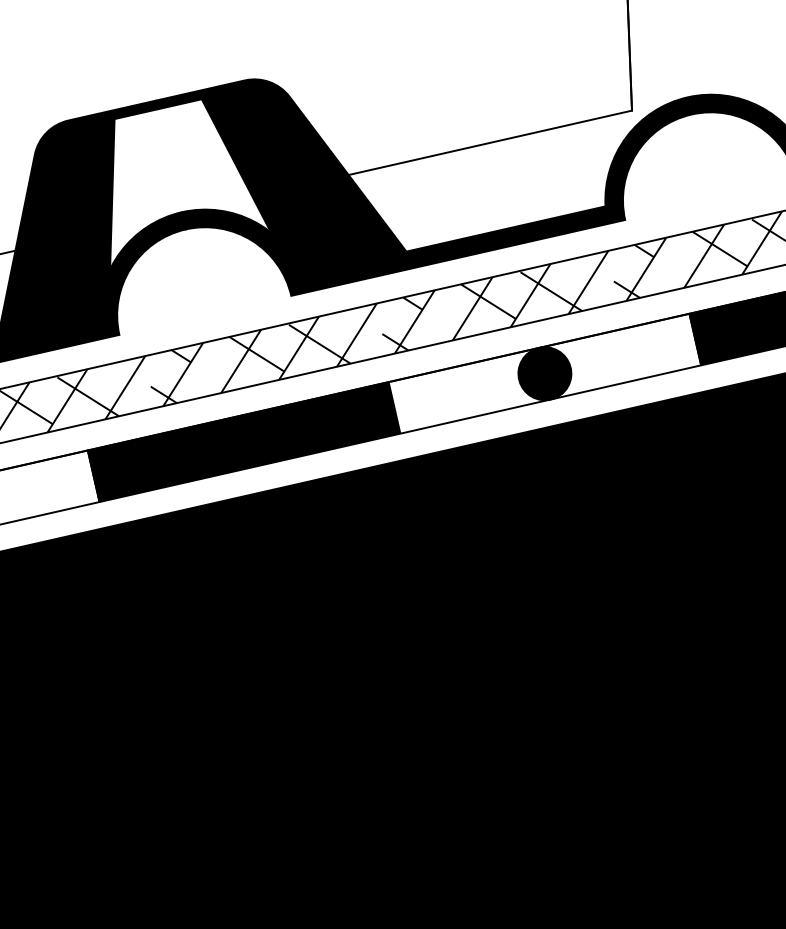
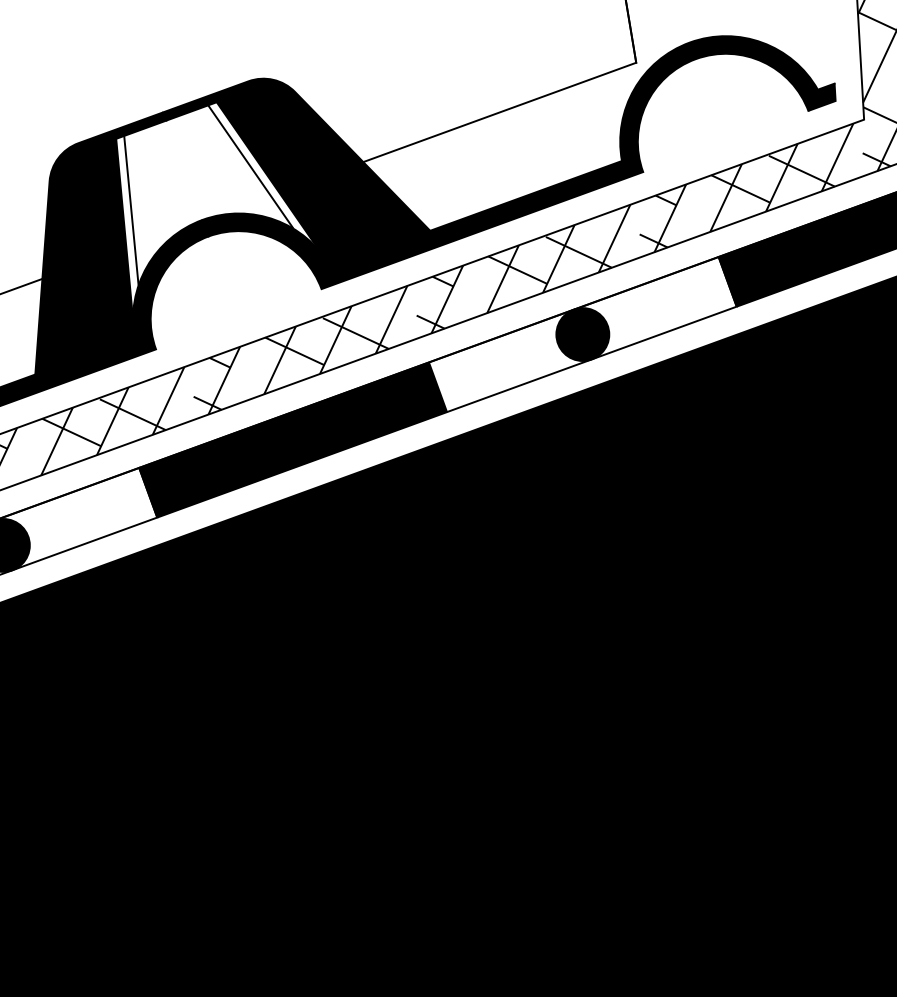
fill: (248, 176) -> (264, 176), removed
fill: (106, 210) -> (127, 227), removed

